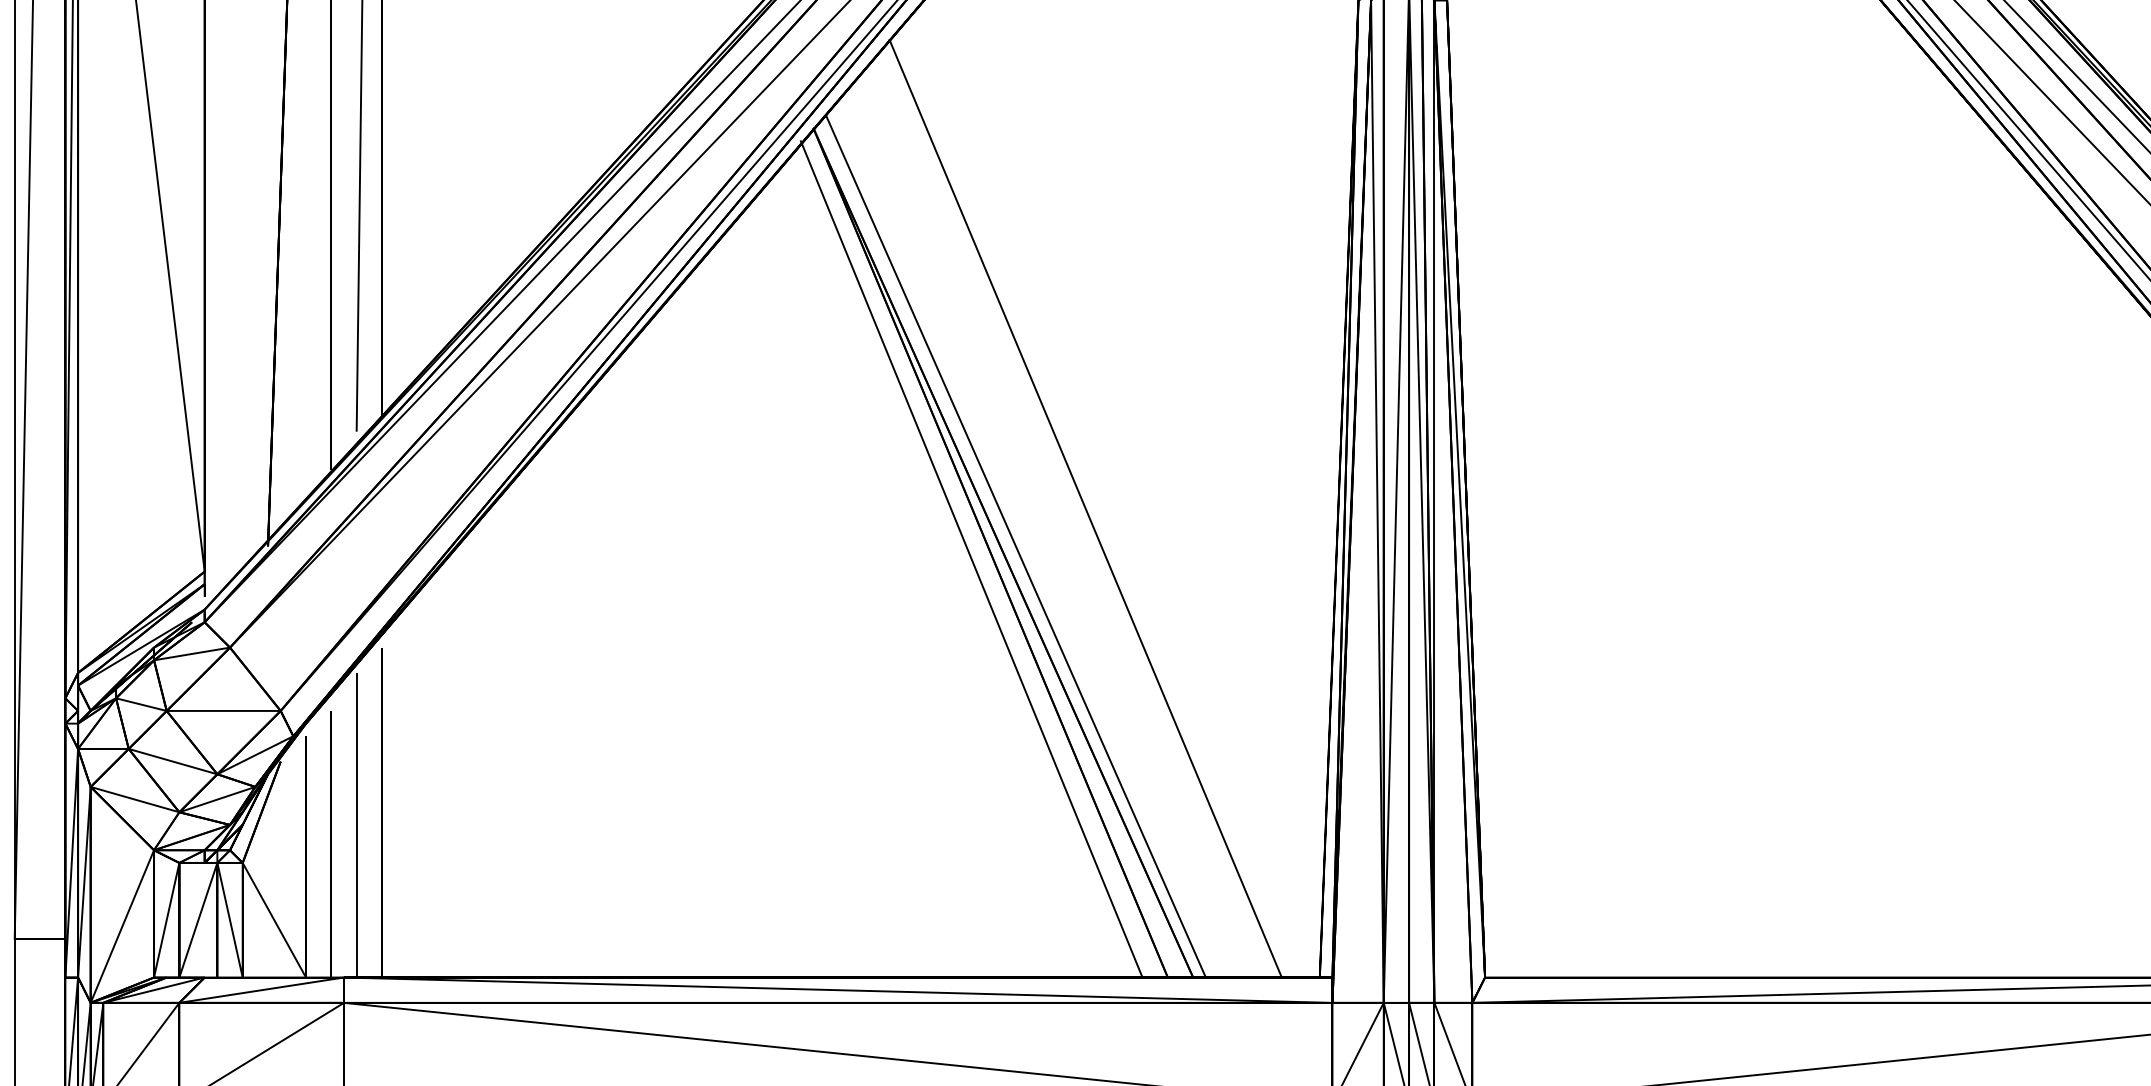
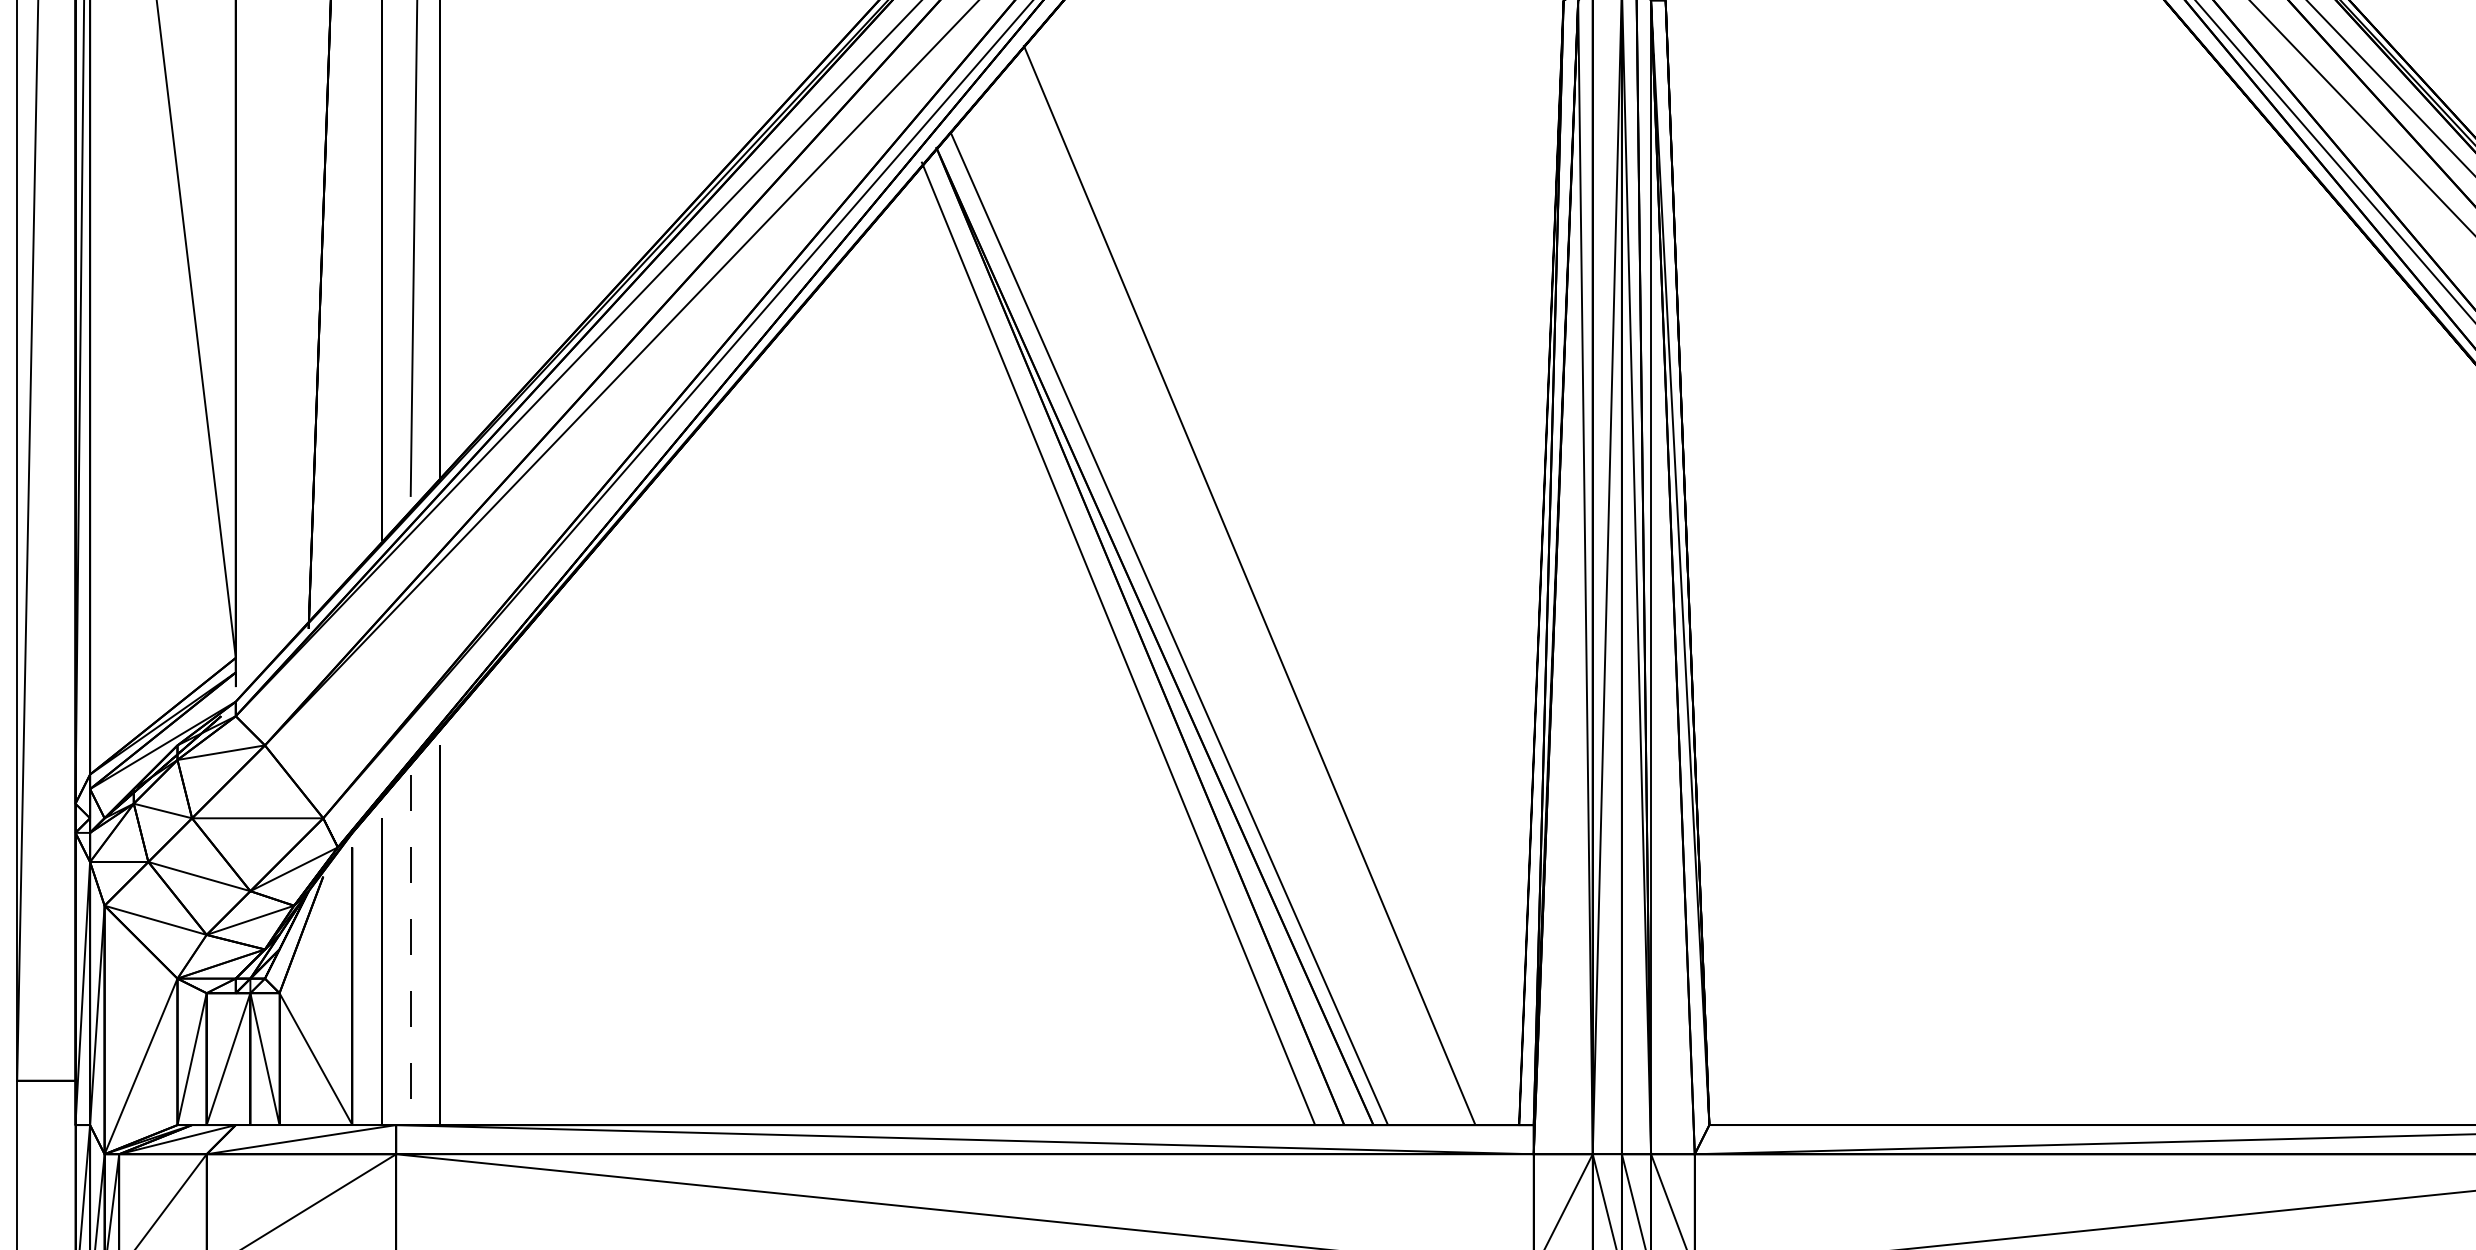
line: (356, 825) -> (410, 950), solid -> dashed

